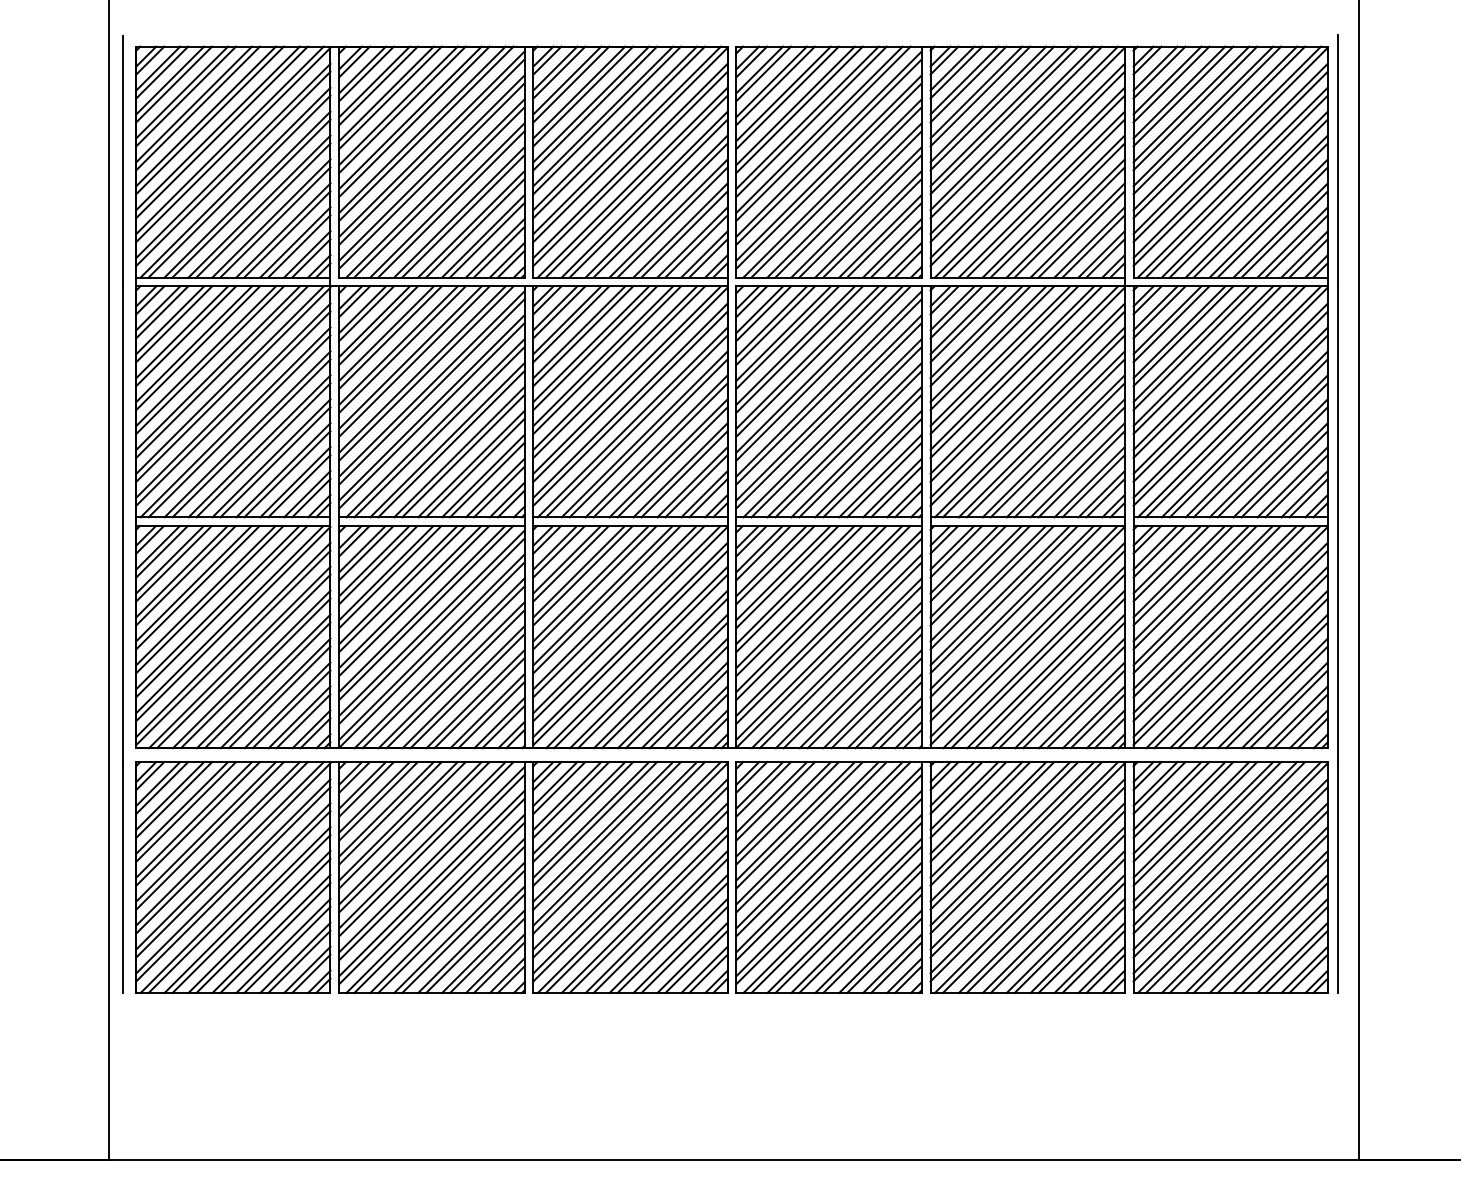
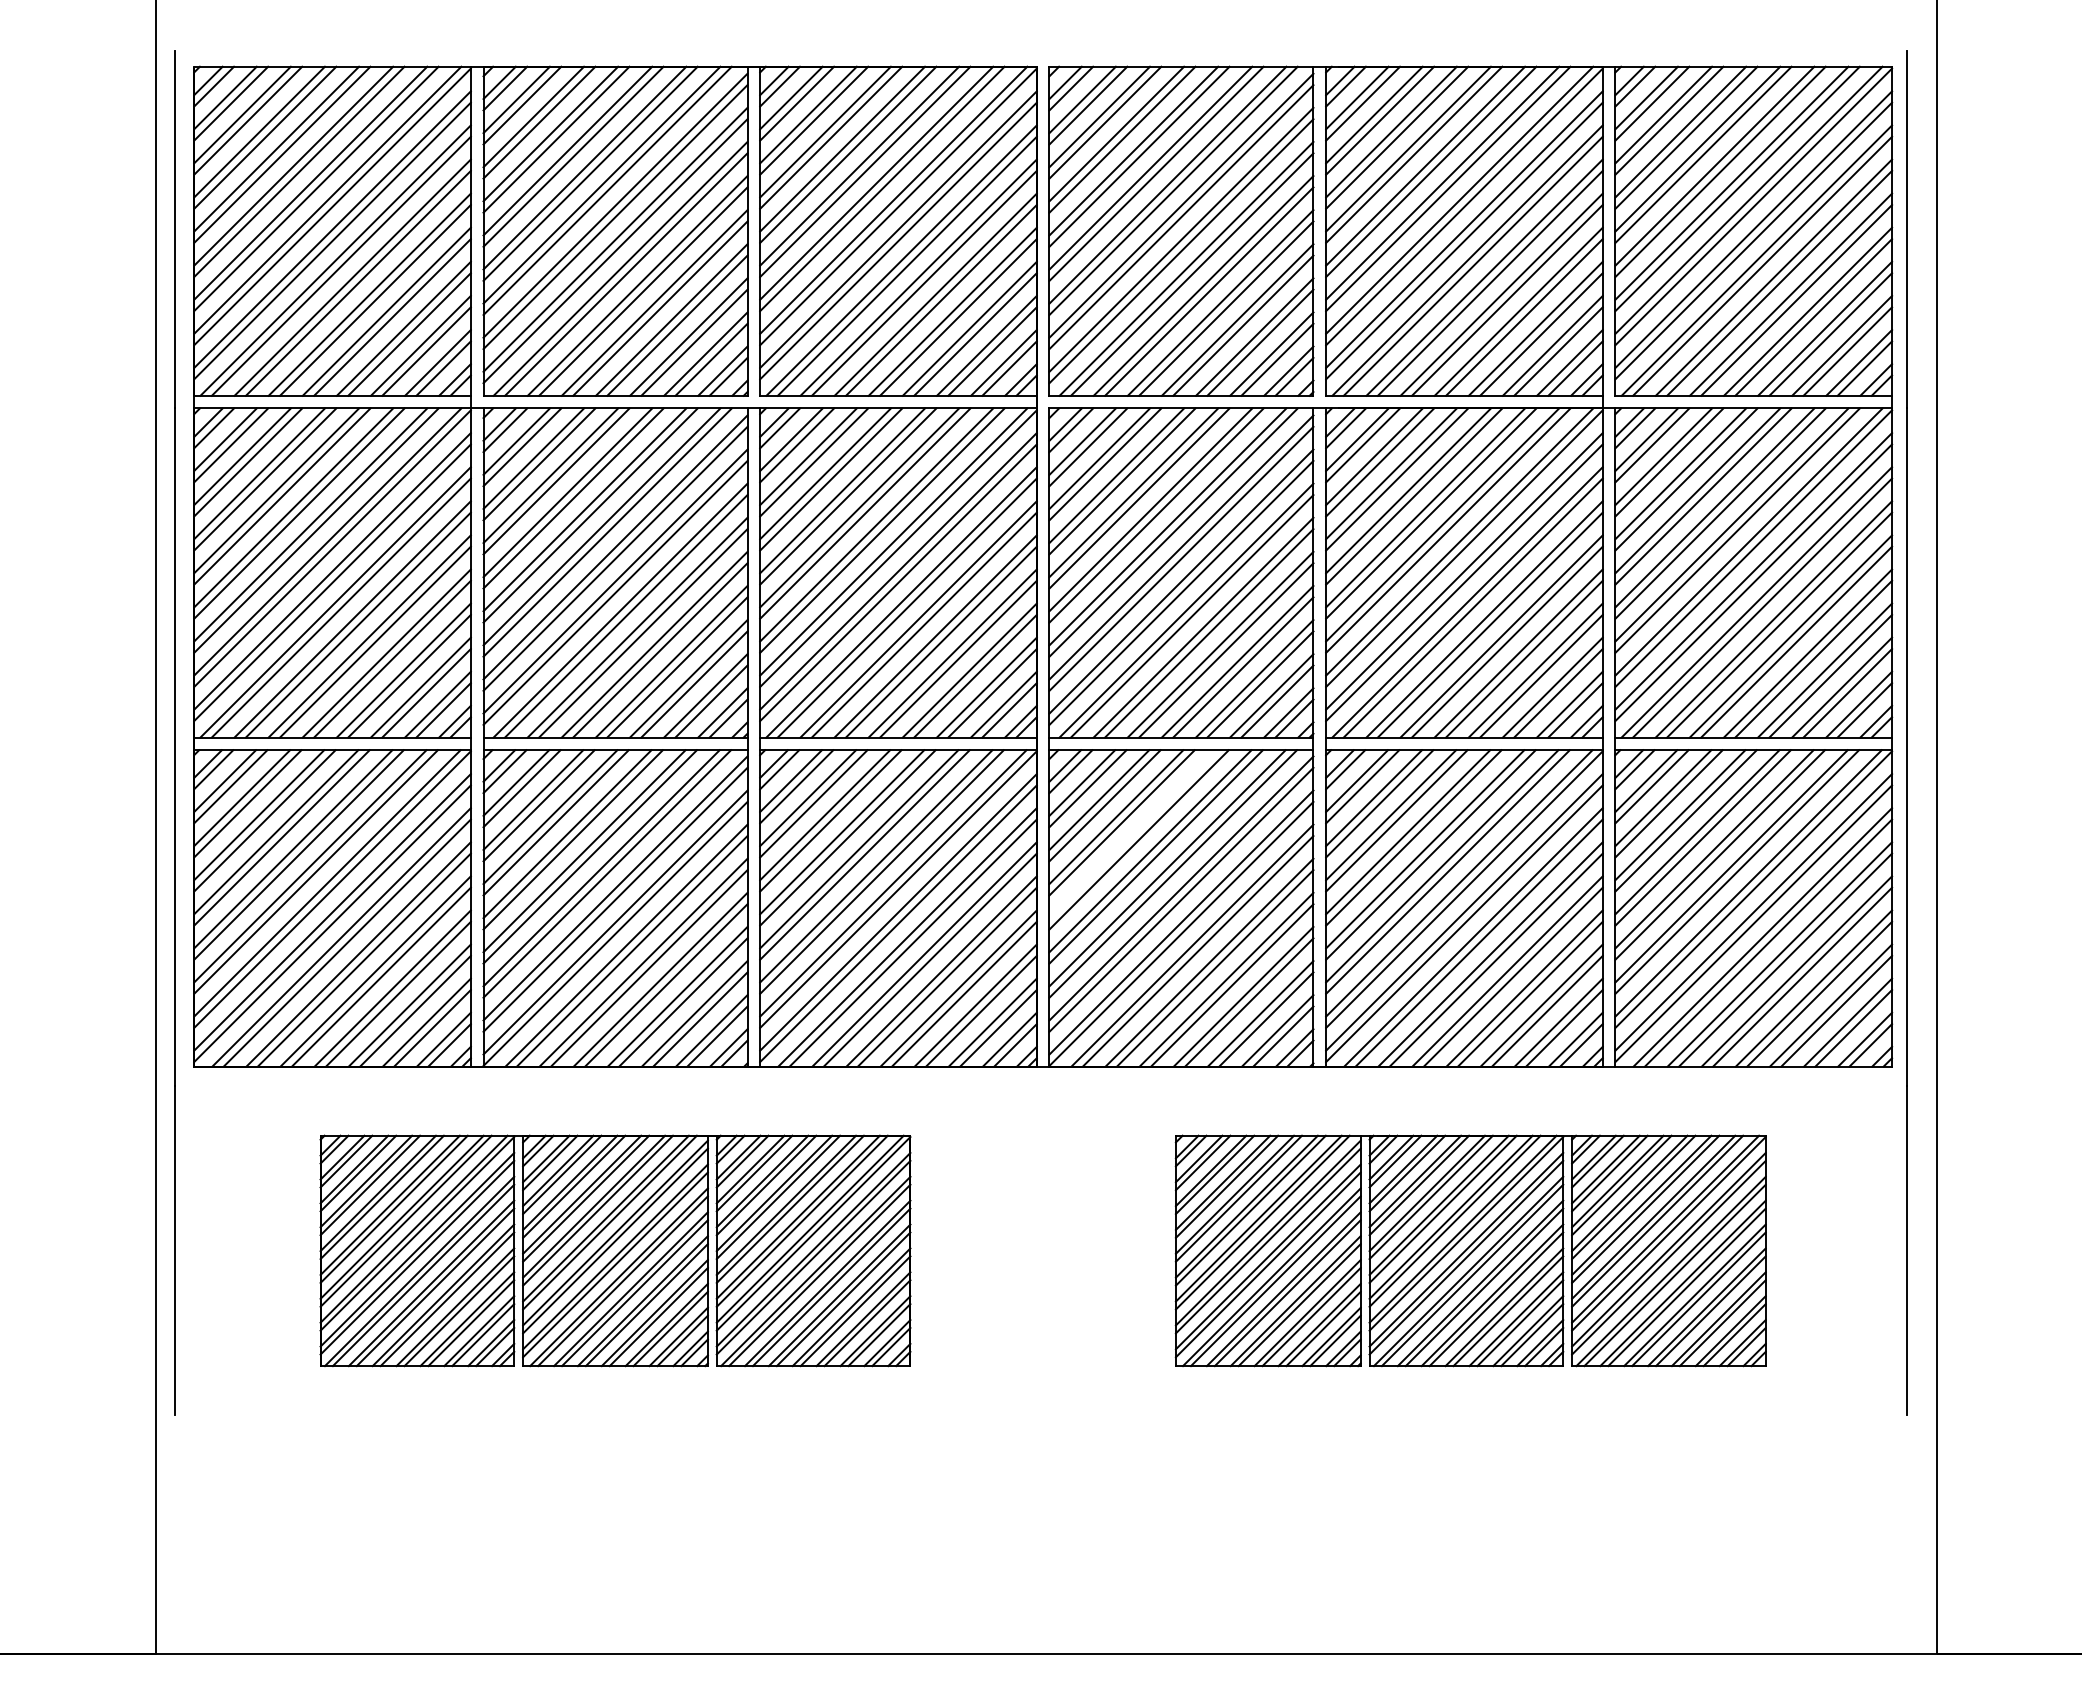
line: (795, 585) -> (1133, 834), removed
part: (431, 877) -> (615, 1250), size x0.7
part: (1031, 877) -> (1470, 1250), size x0.7

